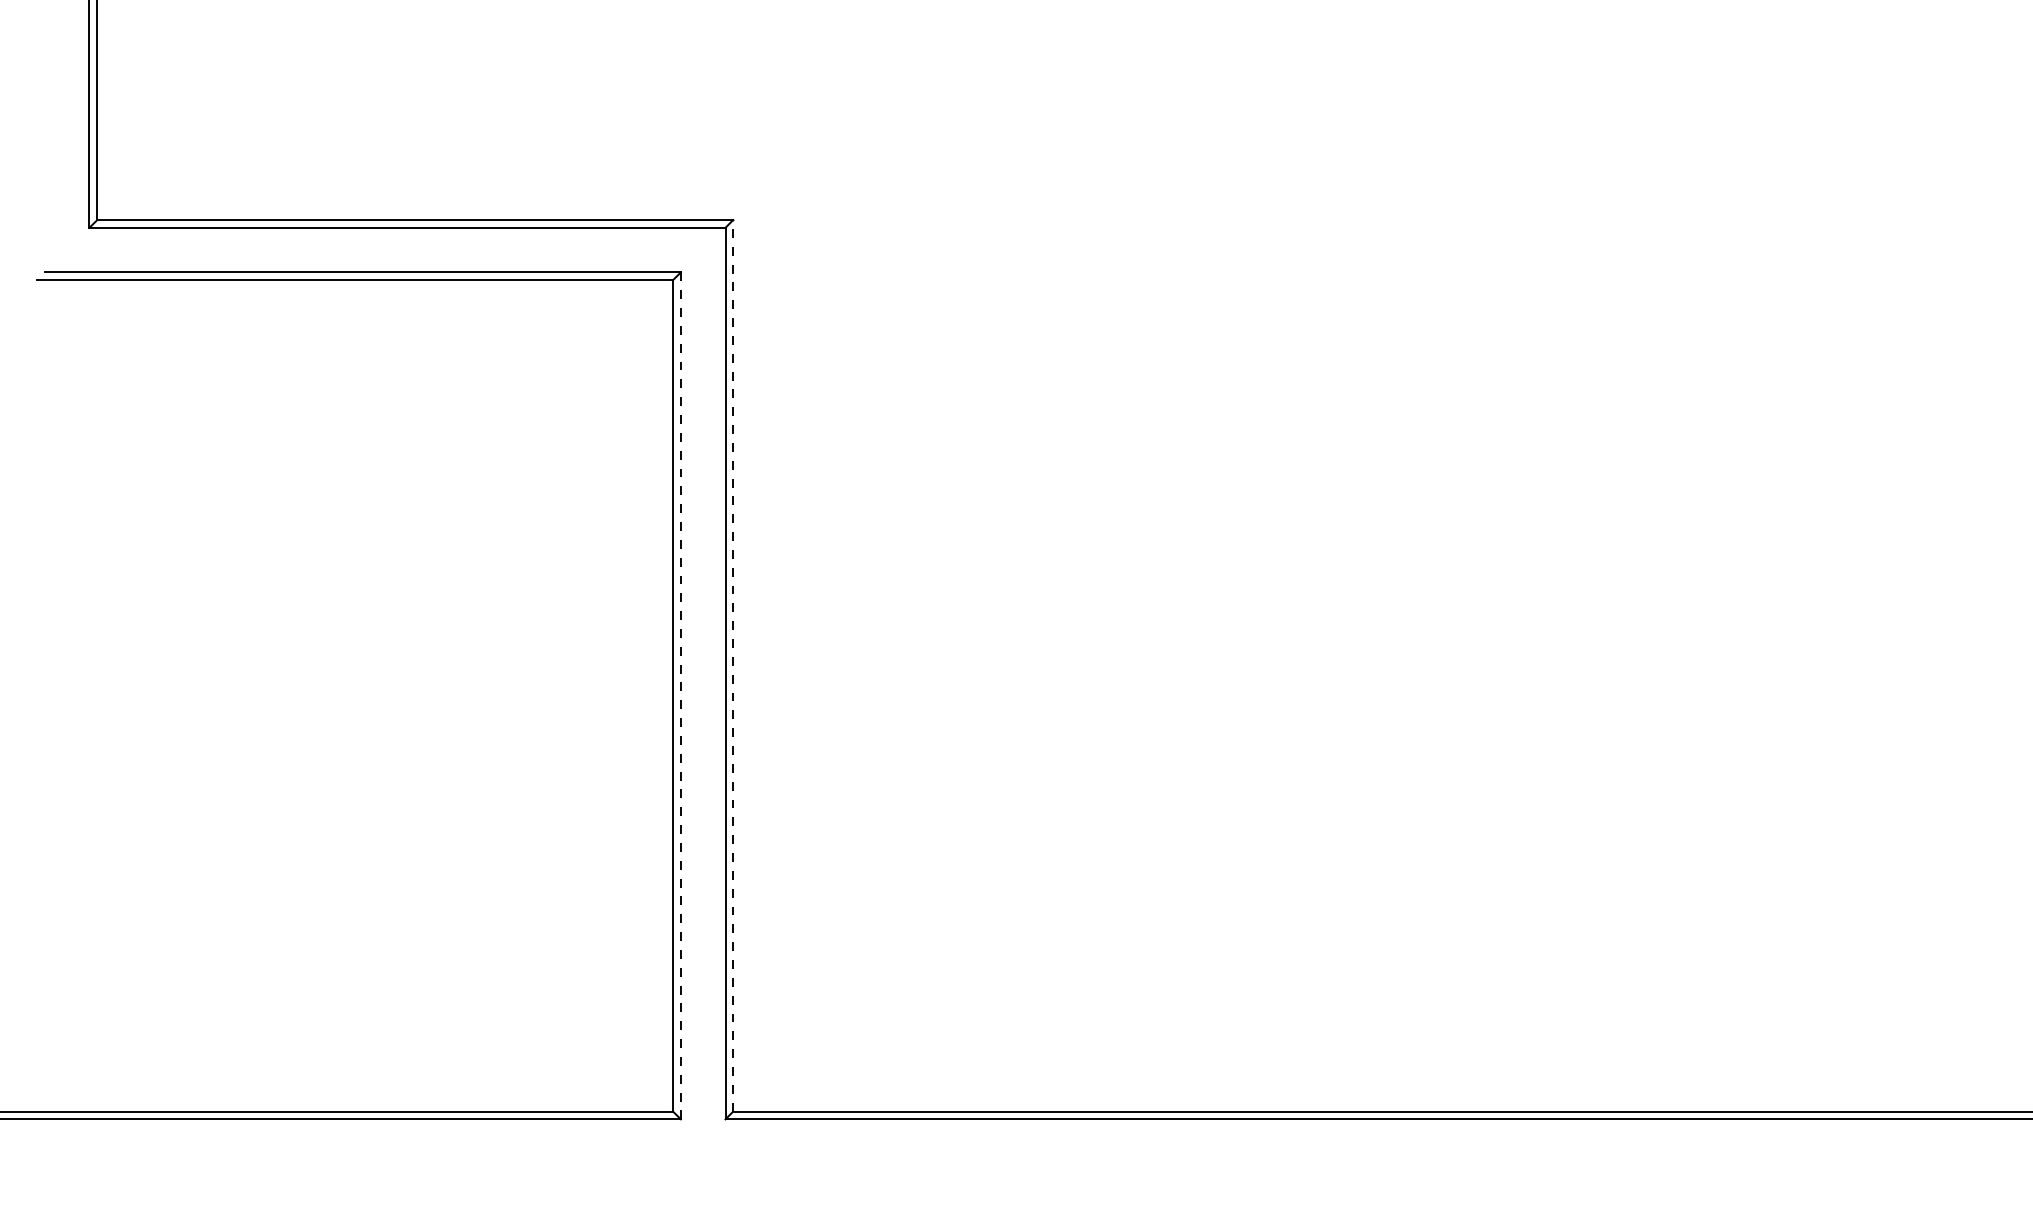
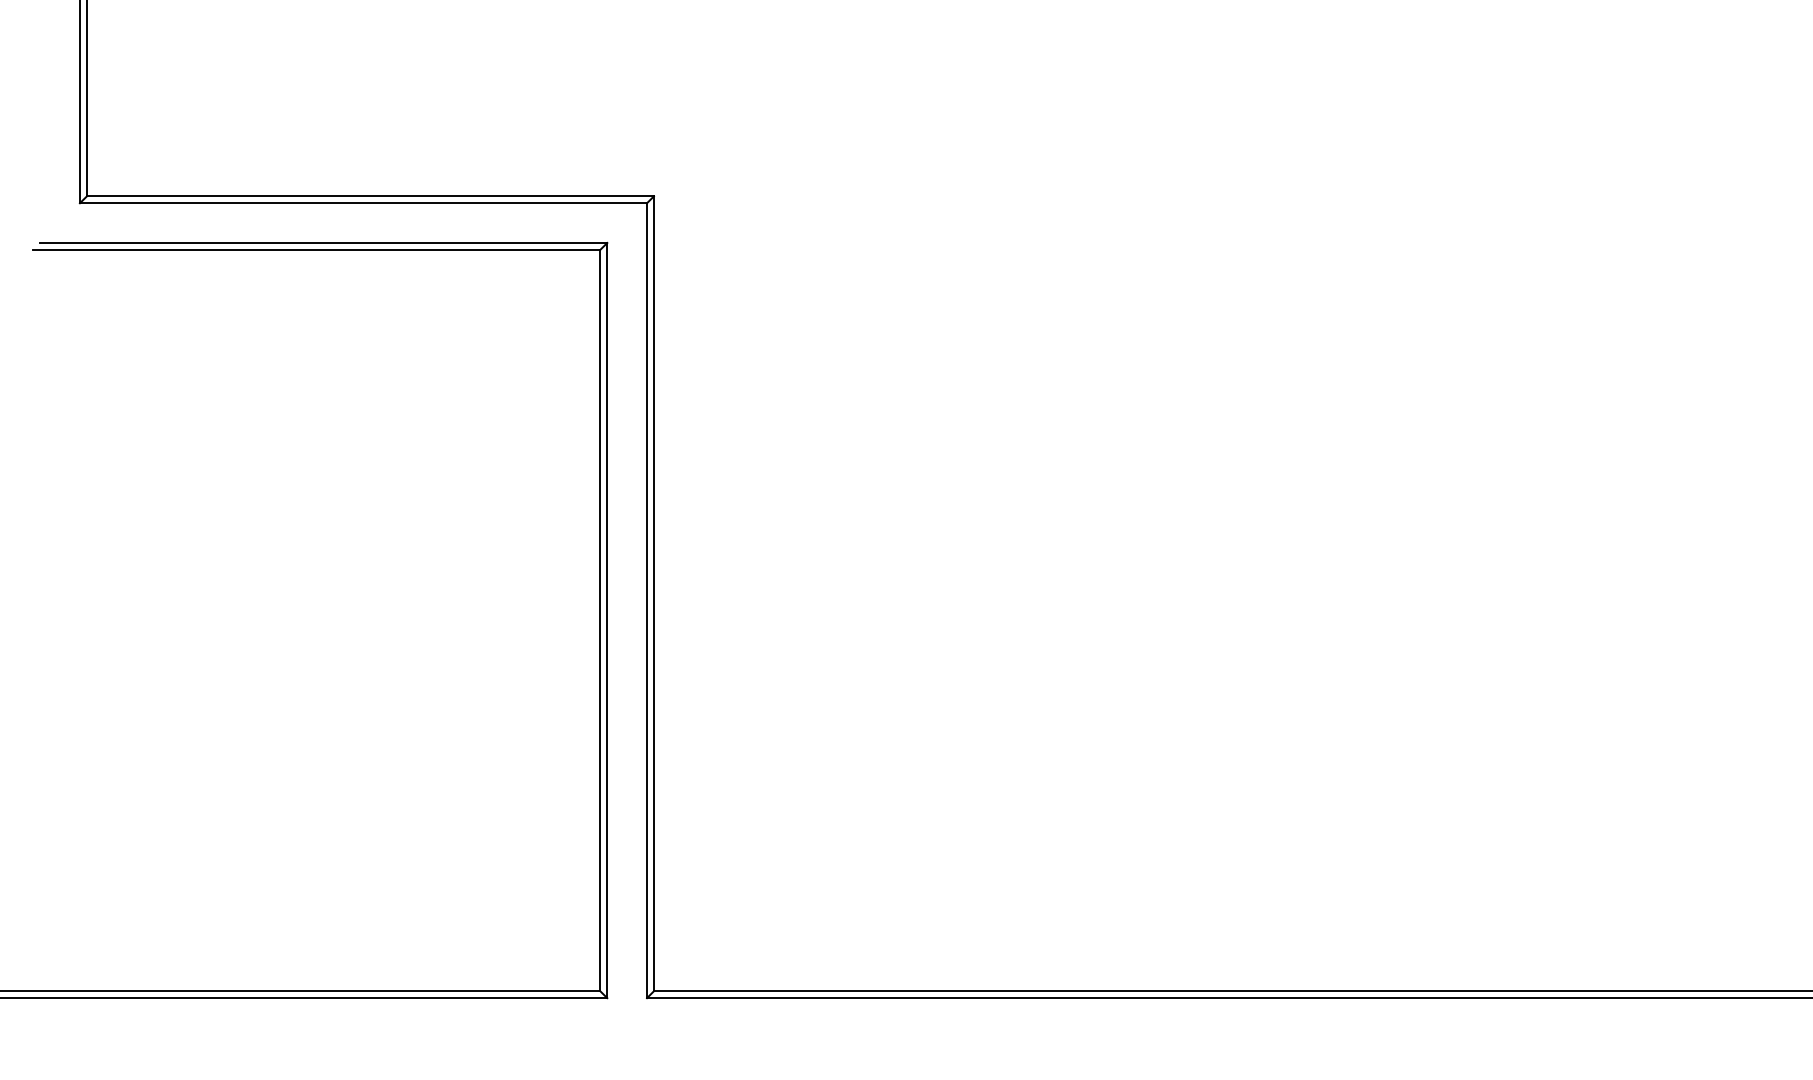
line: (733, 665) -> (654, 593), dashed -> solid
line: (680, 696) -> (606, 621), dashed -> solid

